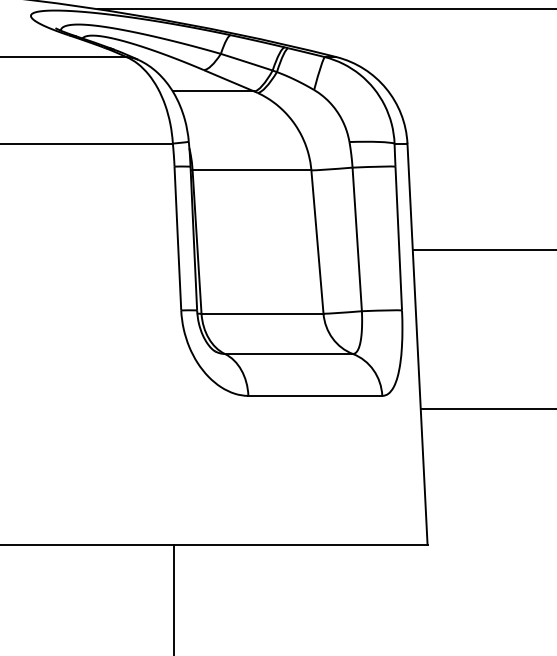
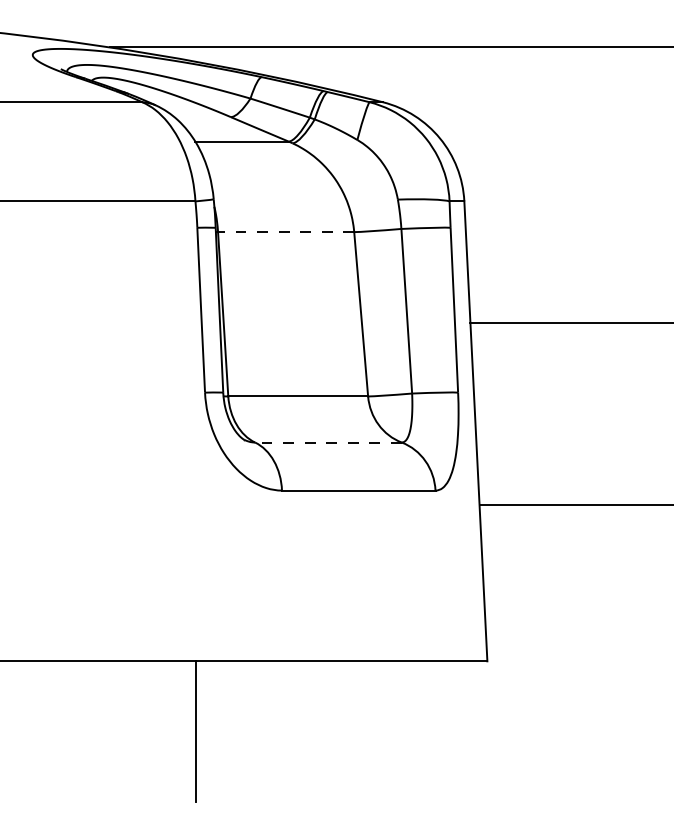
line: (251, 170) -> (285, 232), solid -> dashed
line: (288, 353) -> (327, 442), solid -> dashed

